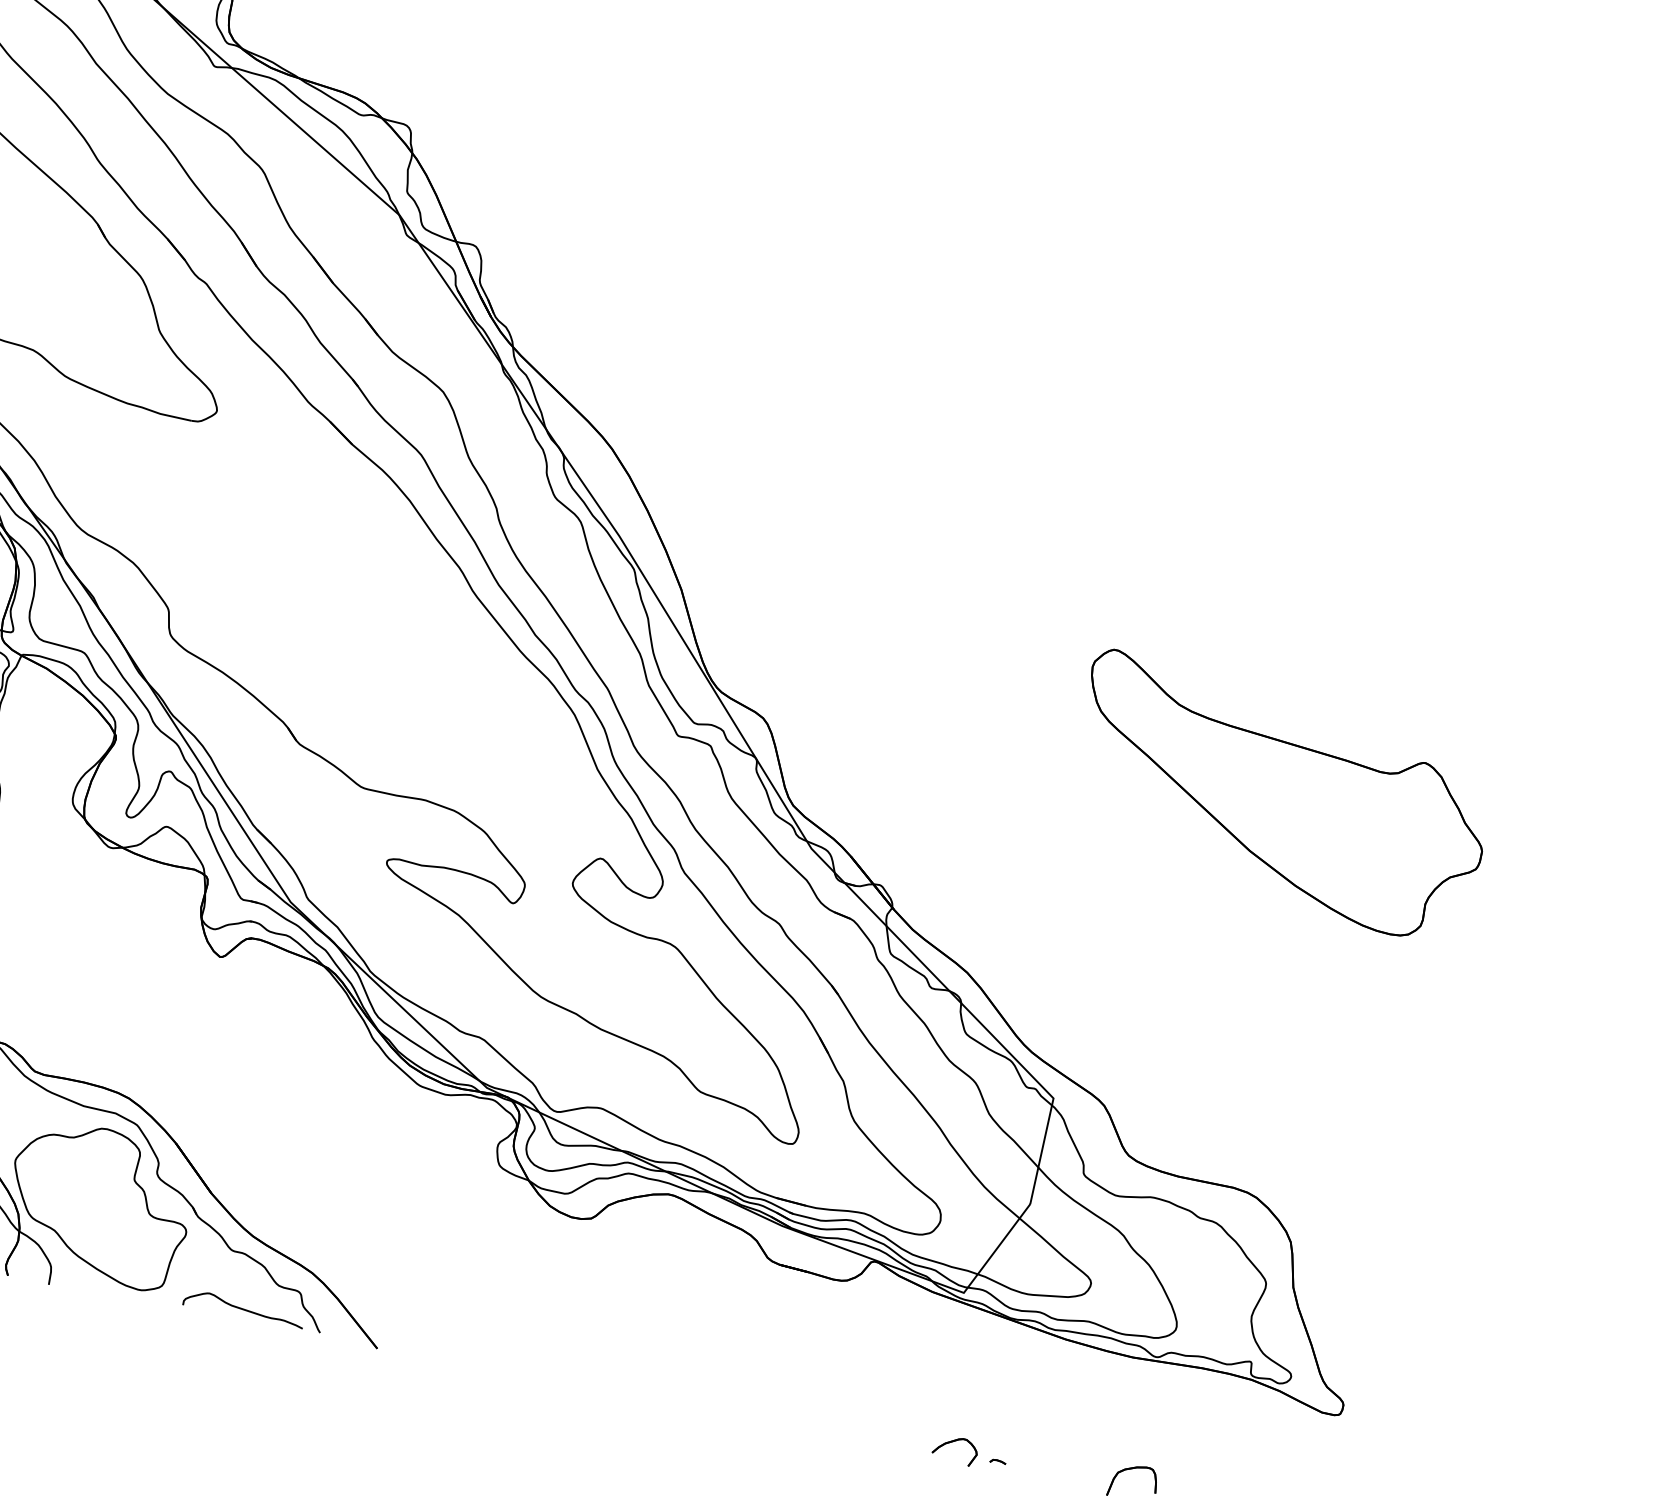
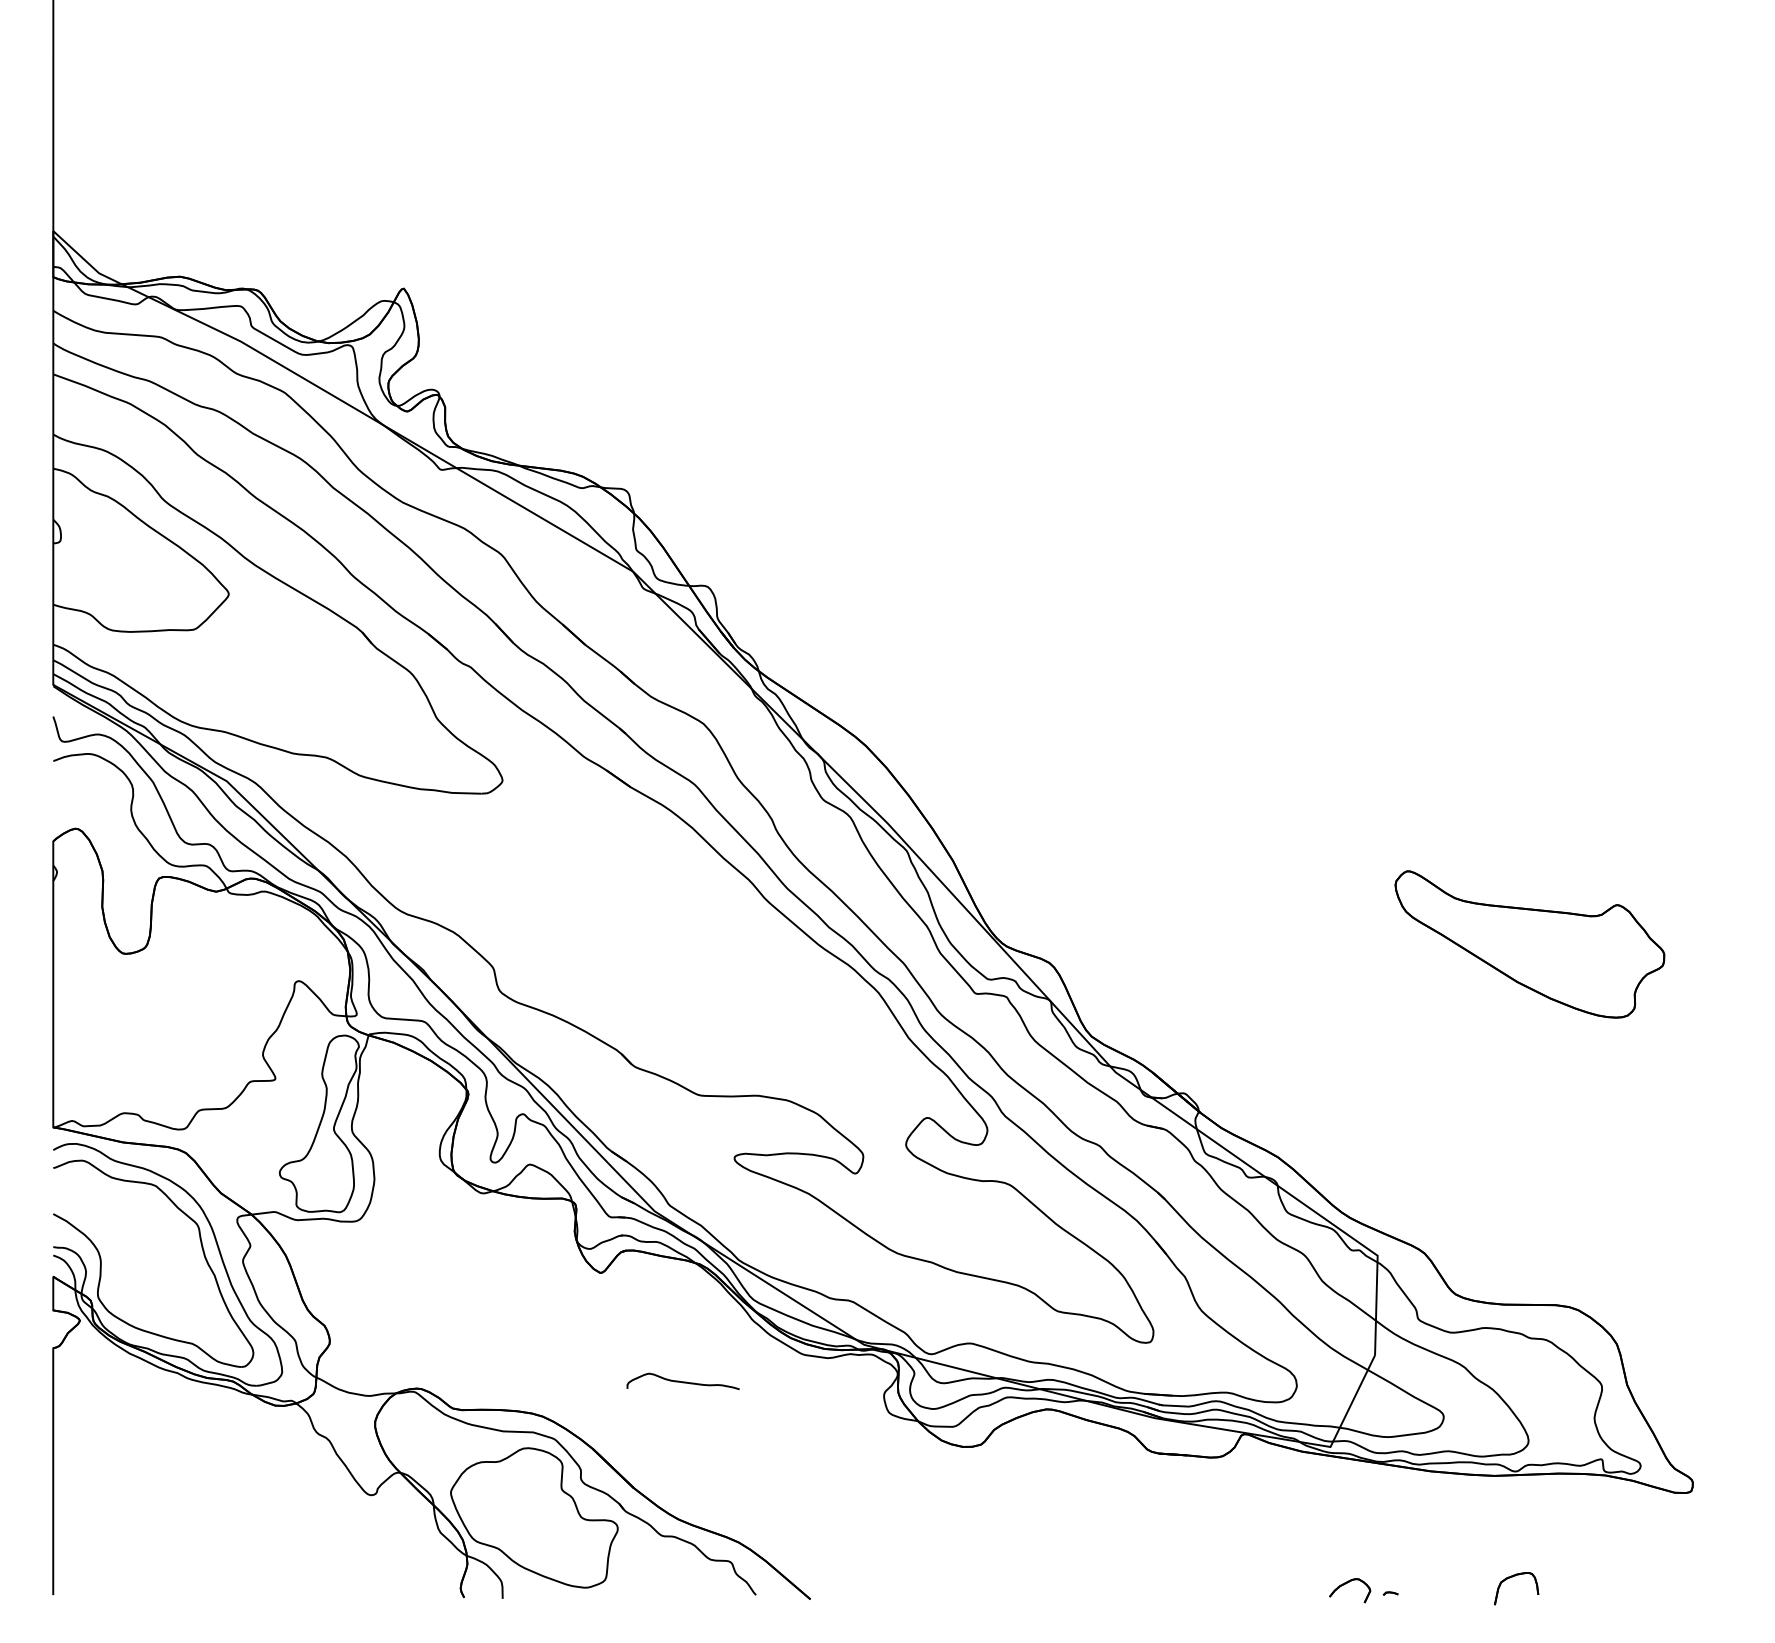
part: (1279, 797) -> (1529, 944), size x0.7
curve: (243, 1308) -> (682, 1381), moved

